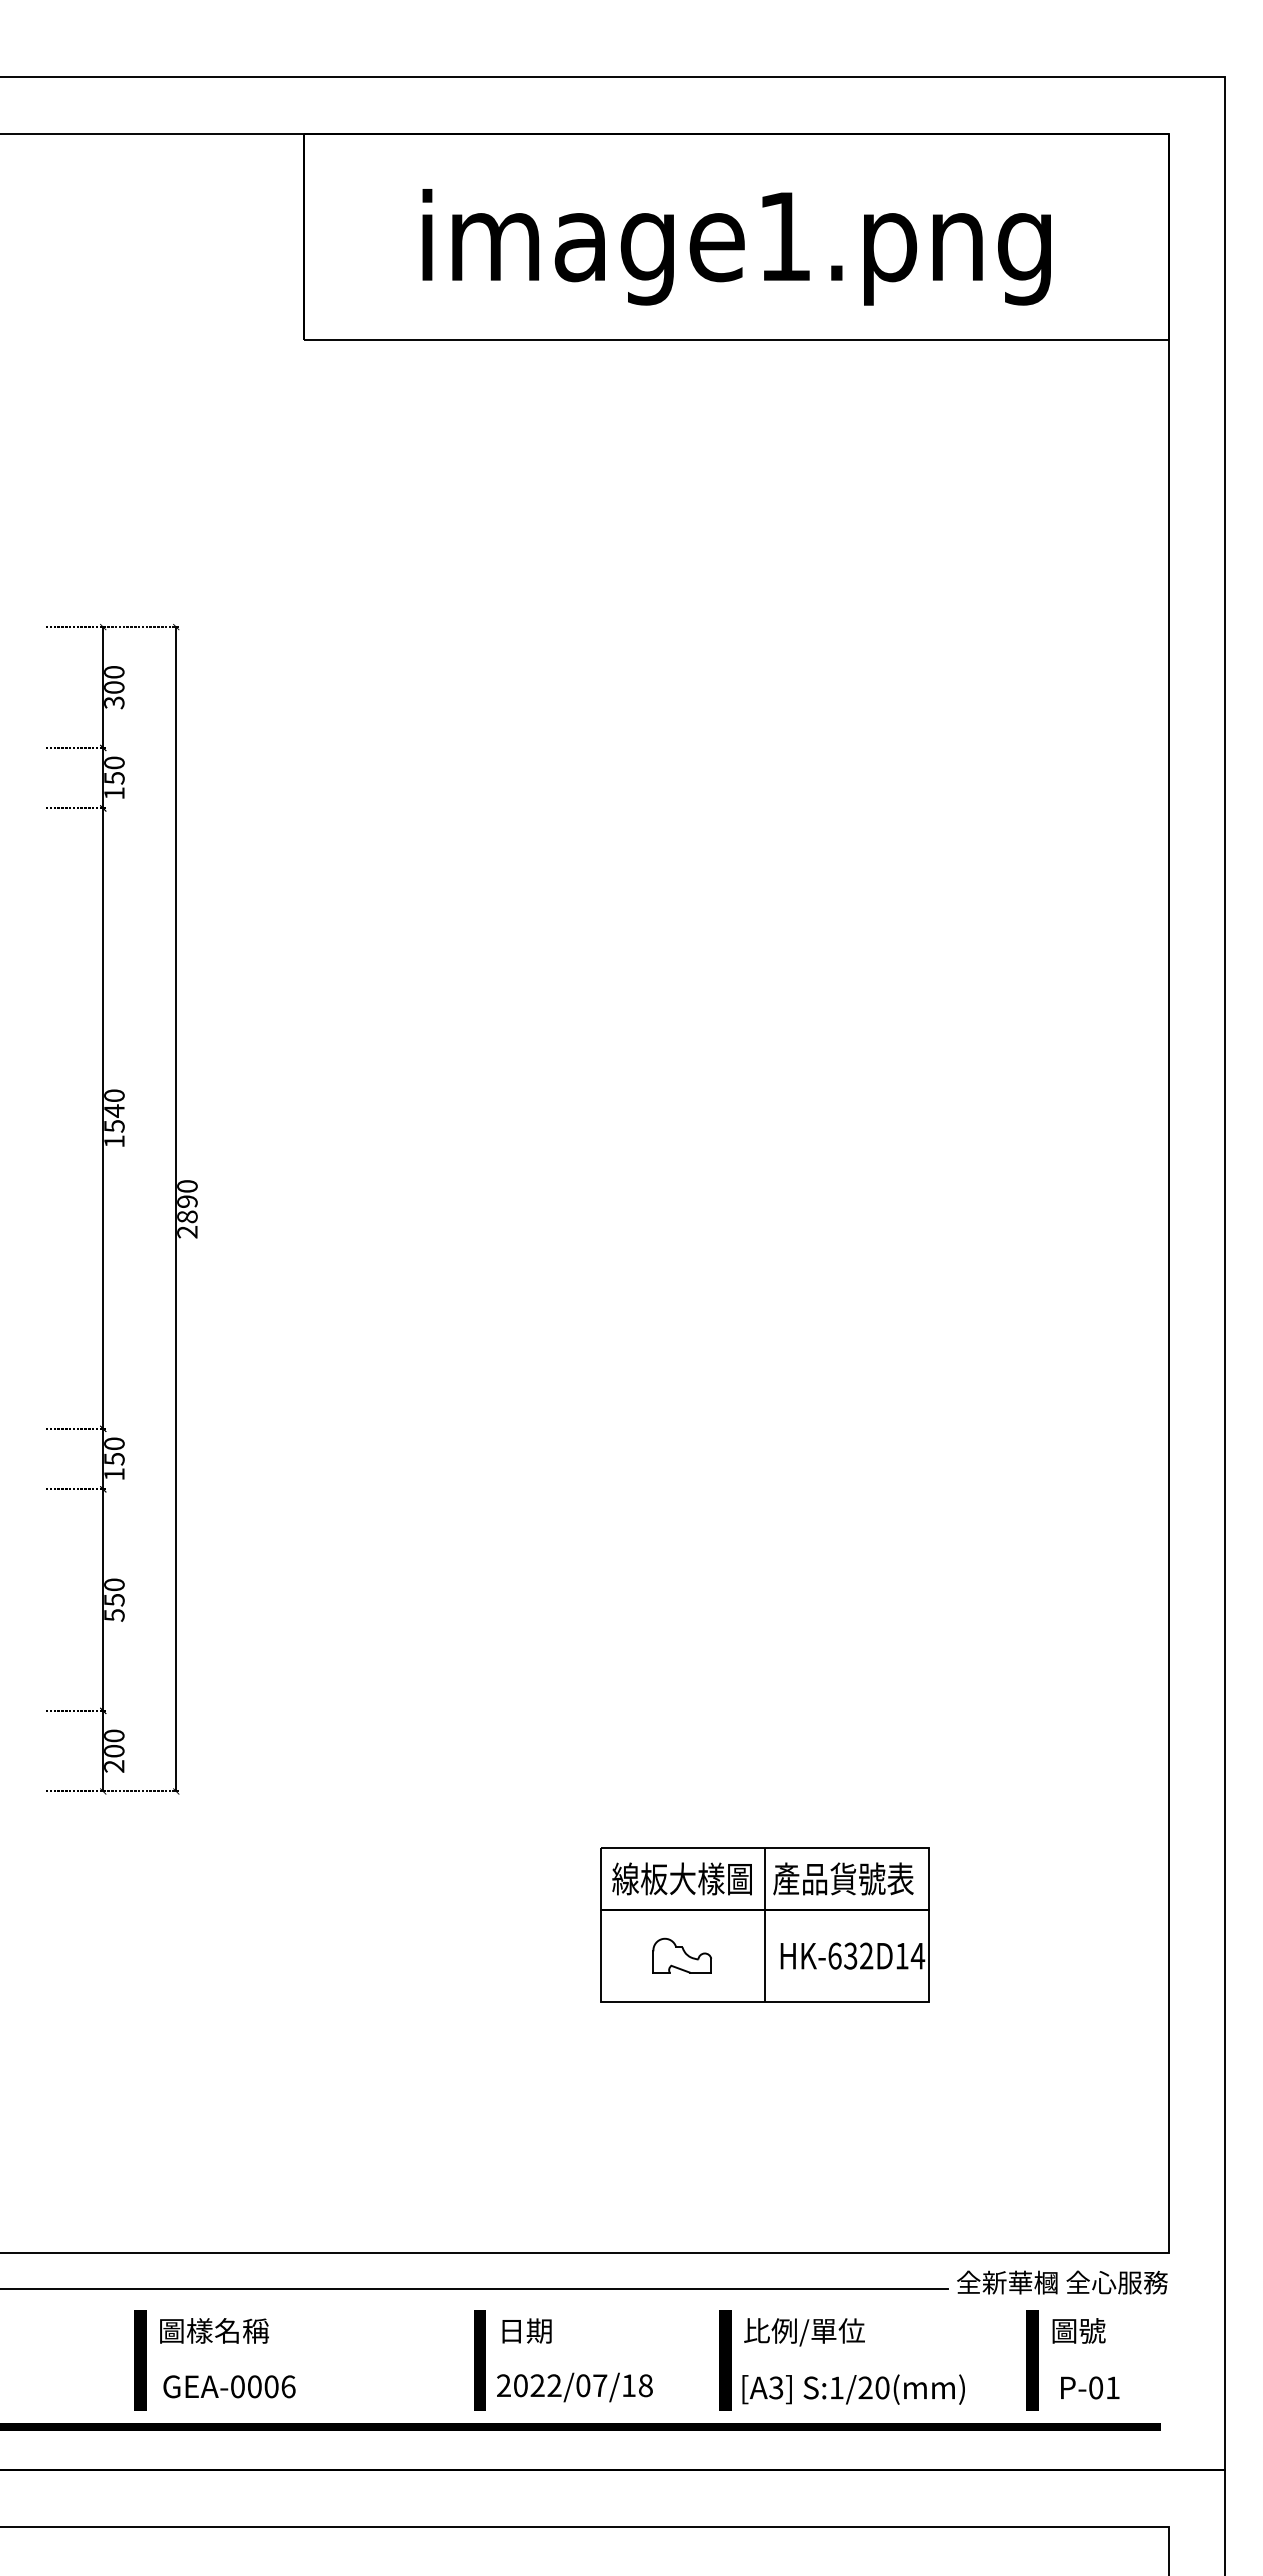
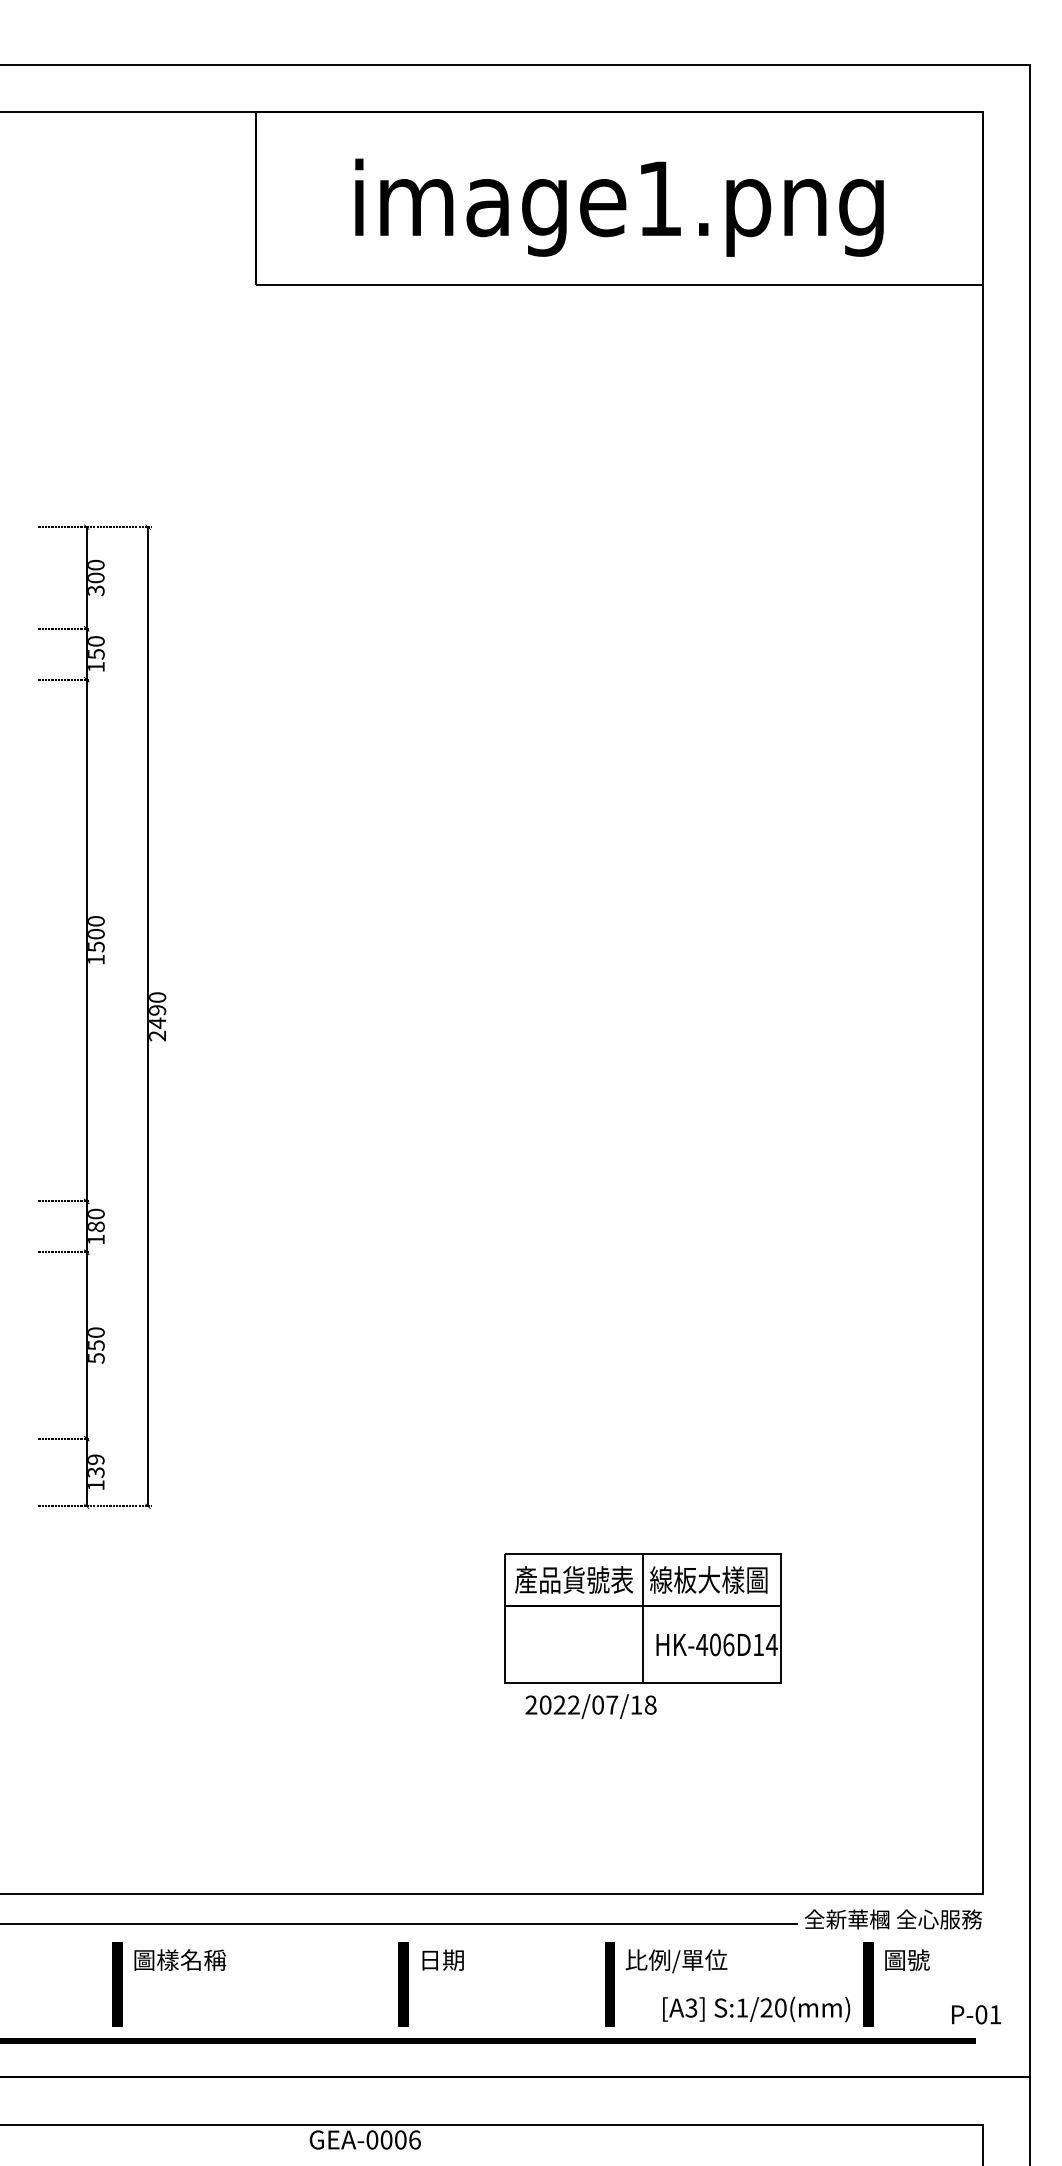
text: (114, 1110) -> (96, 933), 1540 -> 1500
text: (187, 1216) -> (157, 1022), 2890 -> 2490
text: (114, 1458) -> (96, 1226), 150 -> 180
text: (114, 1750) -> (96, 1471), 200 -> 139
text: (682, 1878) -> (573, 1579), 線板大樣圖 -> 產品貨號表
text: (843, 1878) -> (709, 1579), 產品貨號表 -> 線板大樣圖
part: (681, 1955) -> (573, 1644), removed
text: (850, 1955) -> (715, 1644), HK-632D14 -> HK-406D14
text: (229, 2386) -> (365, 2139), moved
text: (574, 2387) -> (590, 1706), moved
text: (1090, 2387) -> (976, 2014), moved
text: (853, 2389) -> (756, 2009), moved

